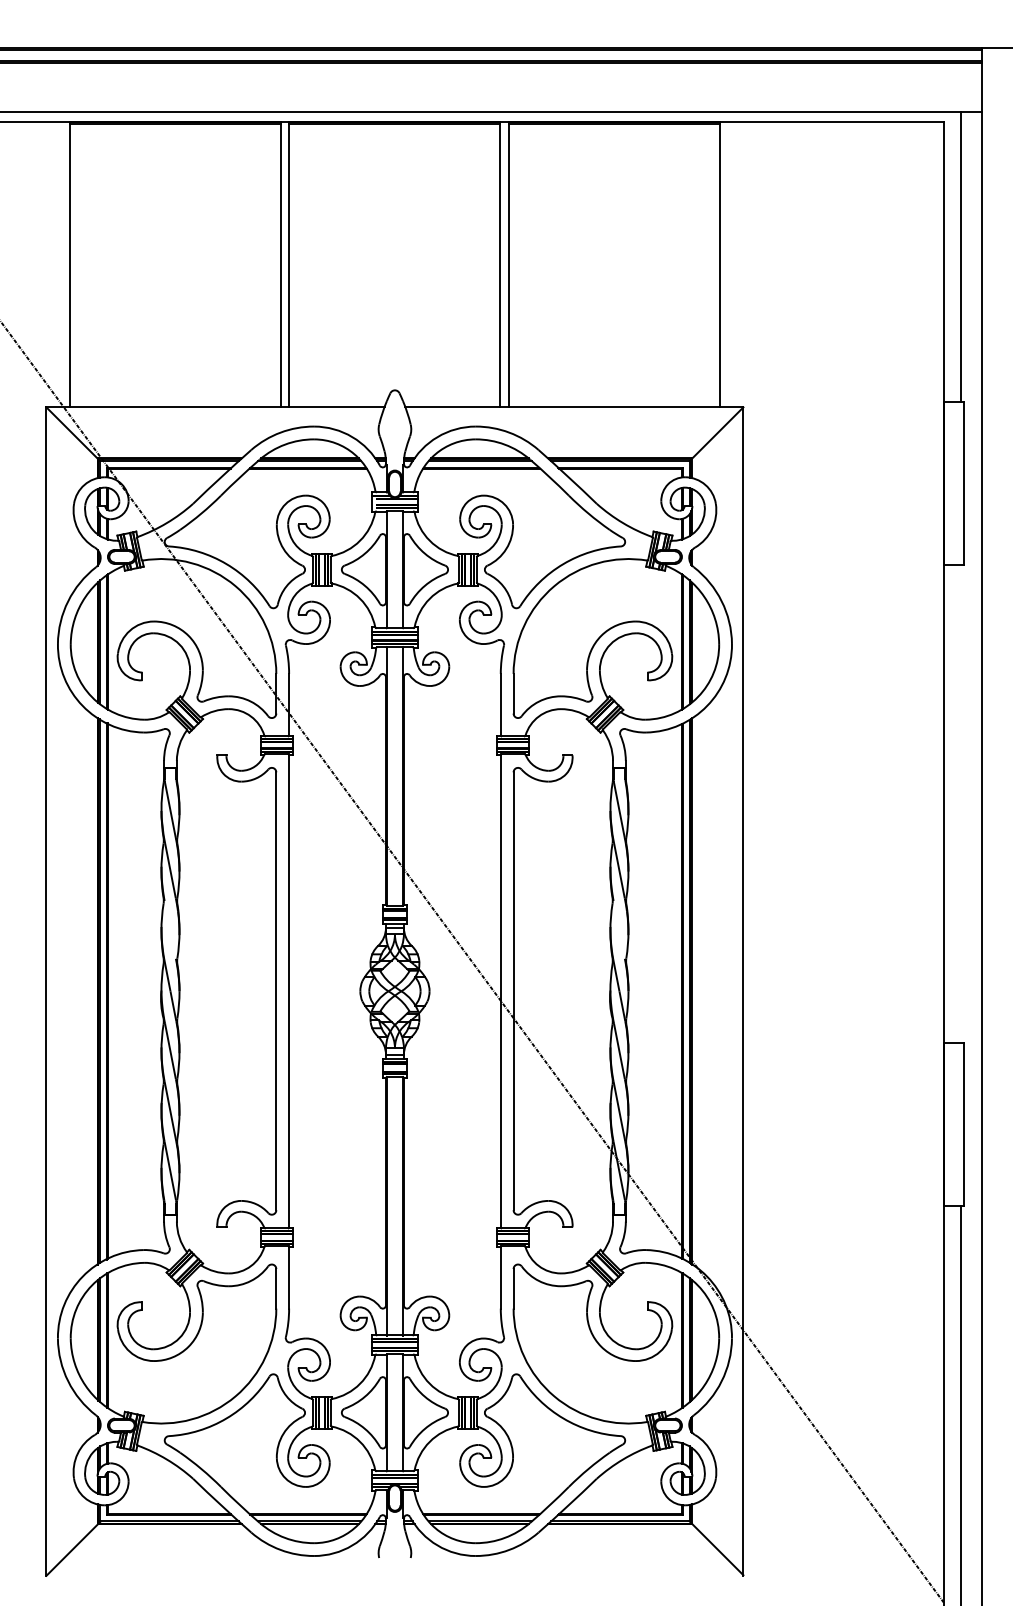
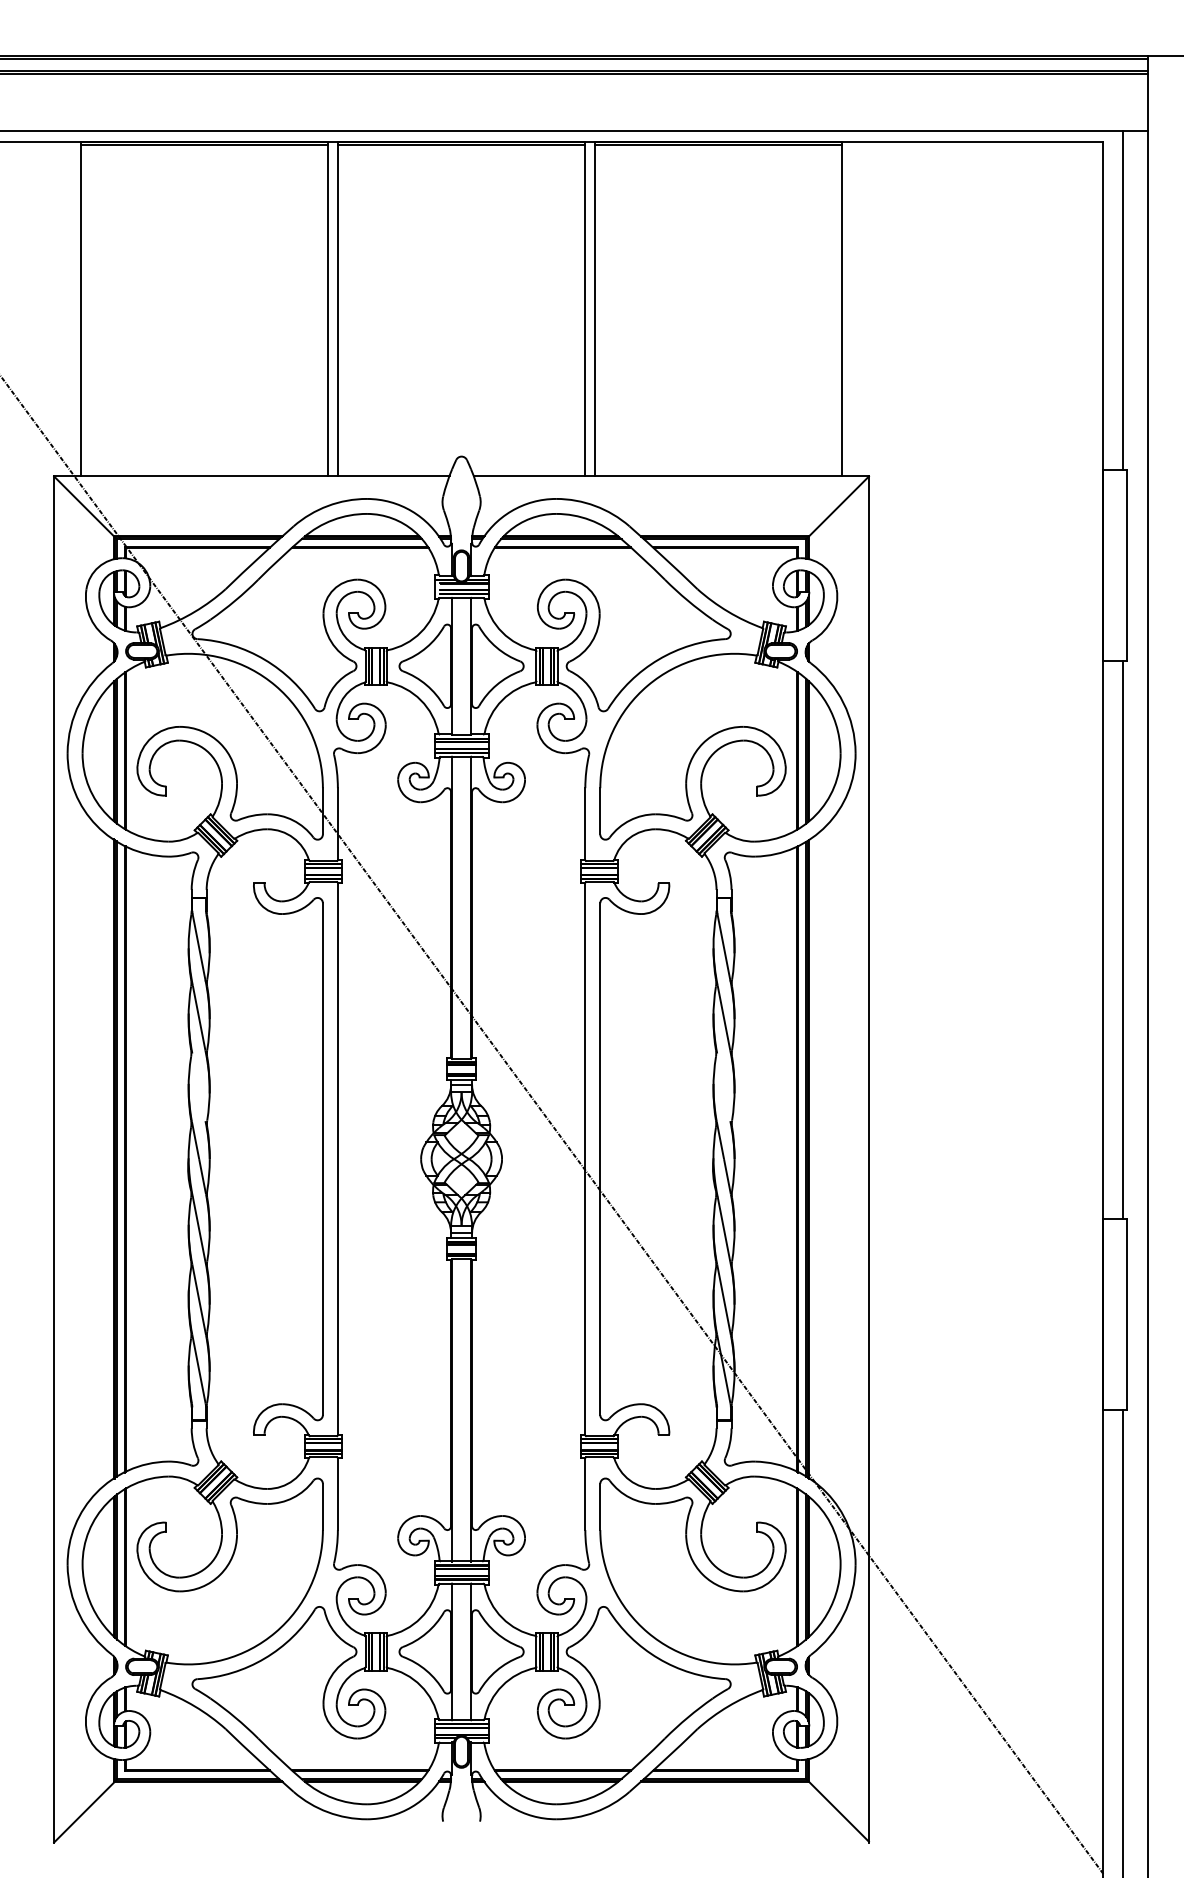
line: (960, 803) -> (1122, 939), added

